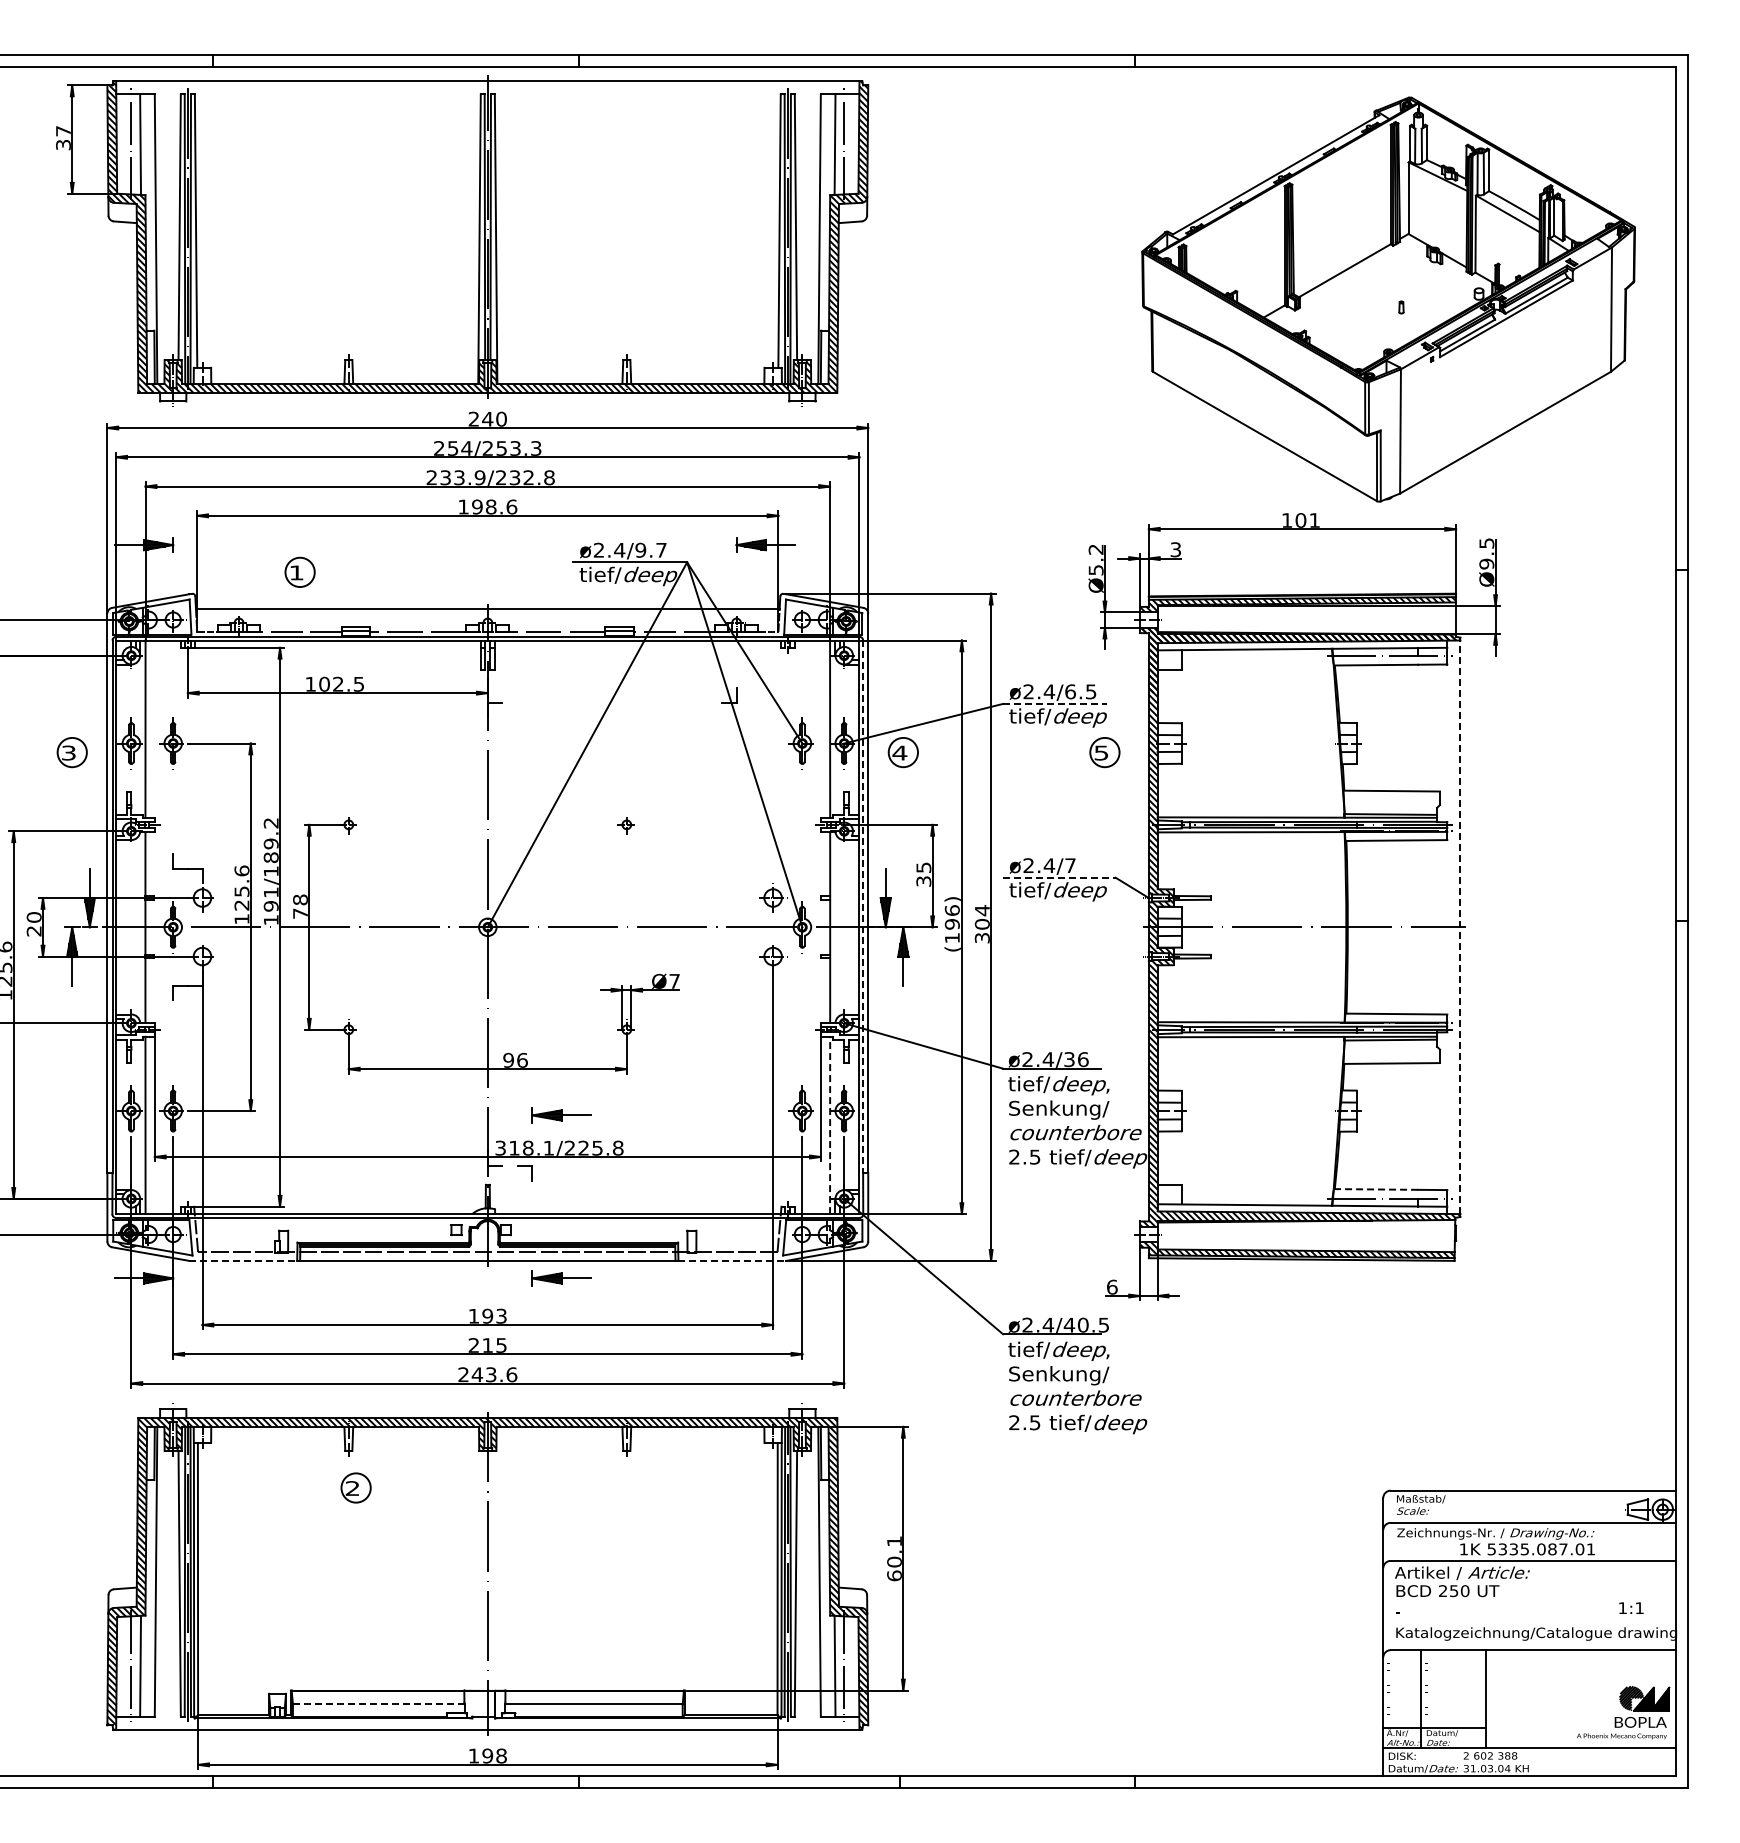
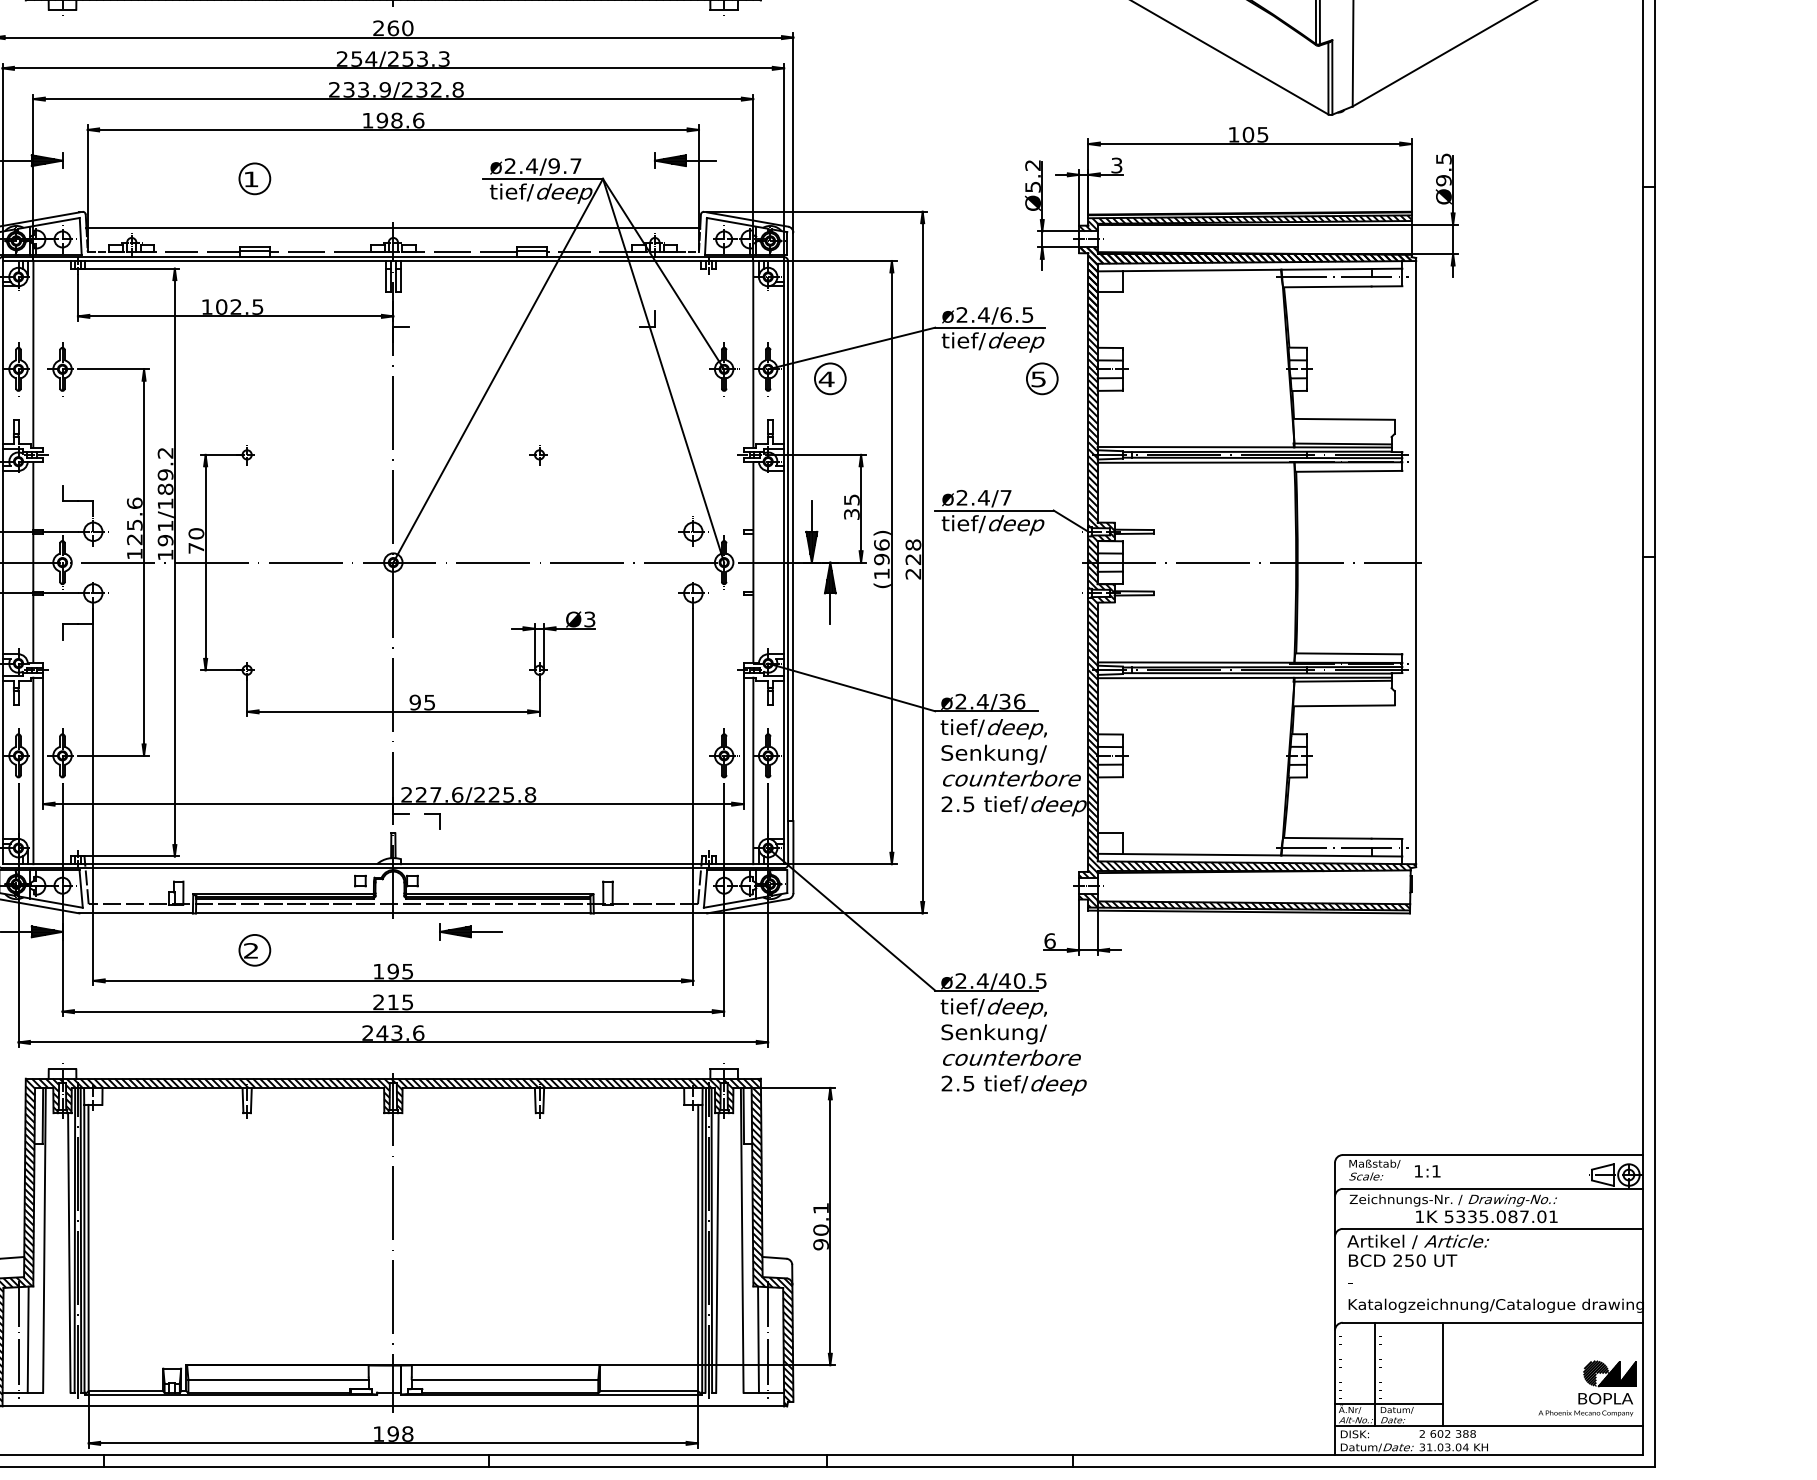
text: (487, 418) -> (393, 27), 240 -> 260
text: (1314, 520) -> (1262, 134), 101 -> 105
part: (299, 571) -> (254, 177), moved
line: (1055, 703) -> (990, 327), dashed -> solid
line: (1059, 877) -> (994, 510), dashed -> solid
text: (300, 899) -> (196, 533), 78 -> 70
line: (863, 907) -> (788, 541), dashed -> solid
text: (981, 923) -> (912, 558), 304 -> 228
line: (1460, 927) -> (1416, 562), dashed -> solid
text: (674, 980) -> (589, 618), Ø7 -> Ø3
text: (522, 1059) -> (429, 701), 96 -> 95
part: (561, 1115) -> (470, 760), removed
line: (830, 1125) -> (753, 771), dashed -> solid
text: (524, 1147) -> (431, 794), 318.1/225.8 -> 227.6/225.8
line: (1376, 1189) -> (1327, 838), dashed -> solid
line: (243, 1260) -> (136, 912), dashed -> solid
line: (732, 1260) -> (650, 912), dashed -> solid
text: (501, 1315) -> (407, 970), 193 -> 195
part: (355, 1487) -> (254, 949), moved
text: (894, 1575) -> (821, 1244), 60.1 -> 90.1
text: (1631, 1607) -> (1427, 1170), moved
line: (378, 1704) -> (278, 1379), dashed -> solid

